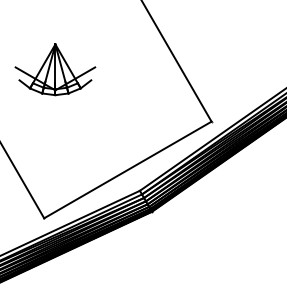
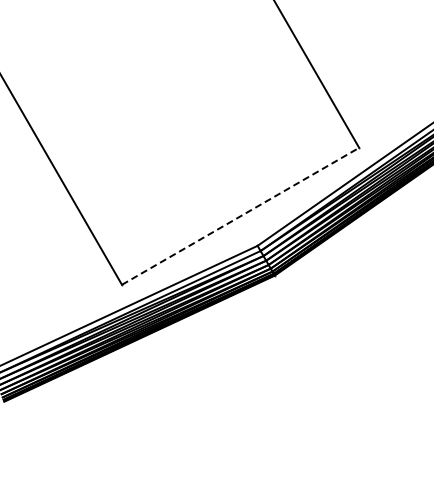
part: (55, 69) -> (137, 74), removed
line: (127, 170) -> (240, 216), solid -> dashed

